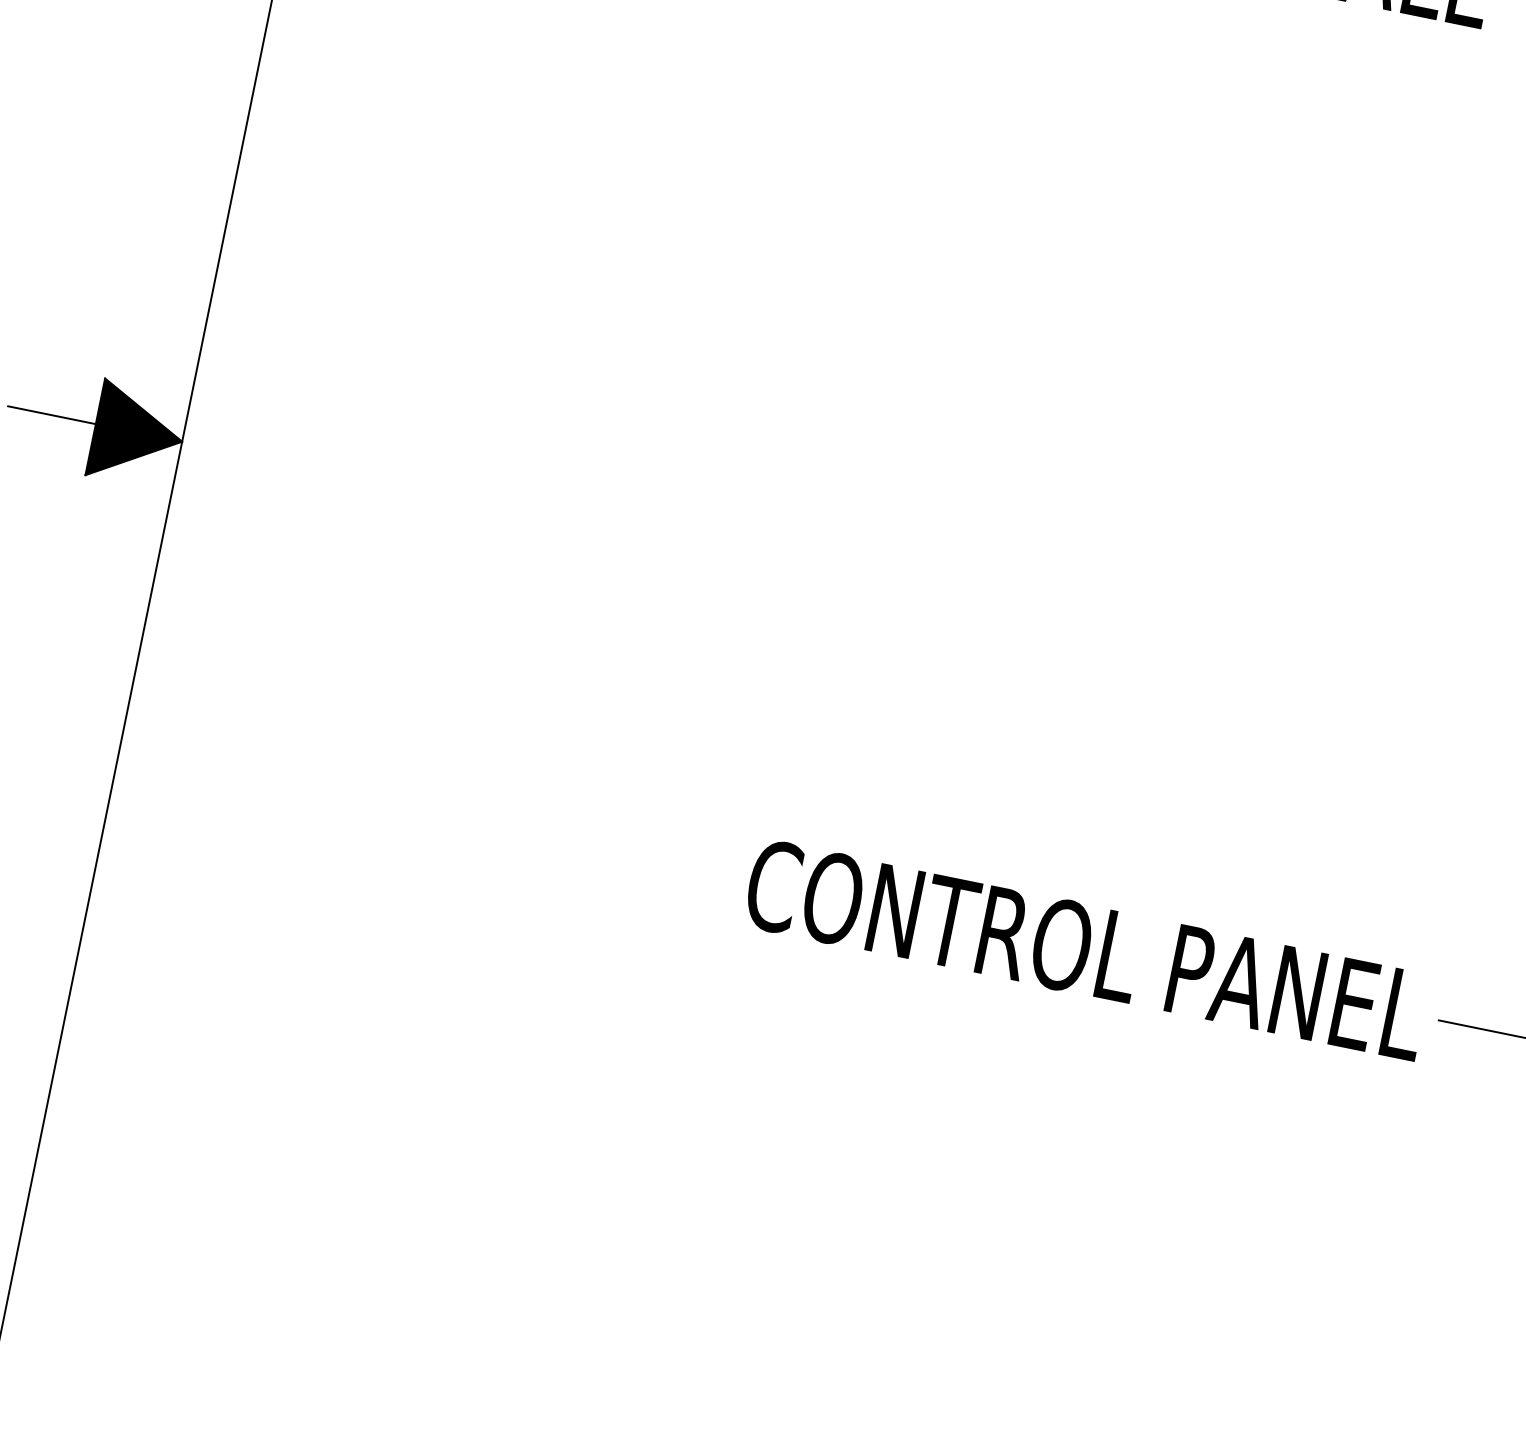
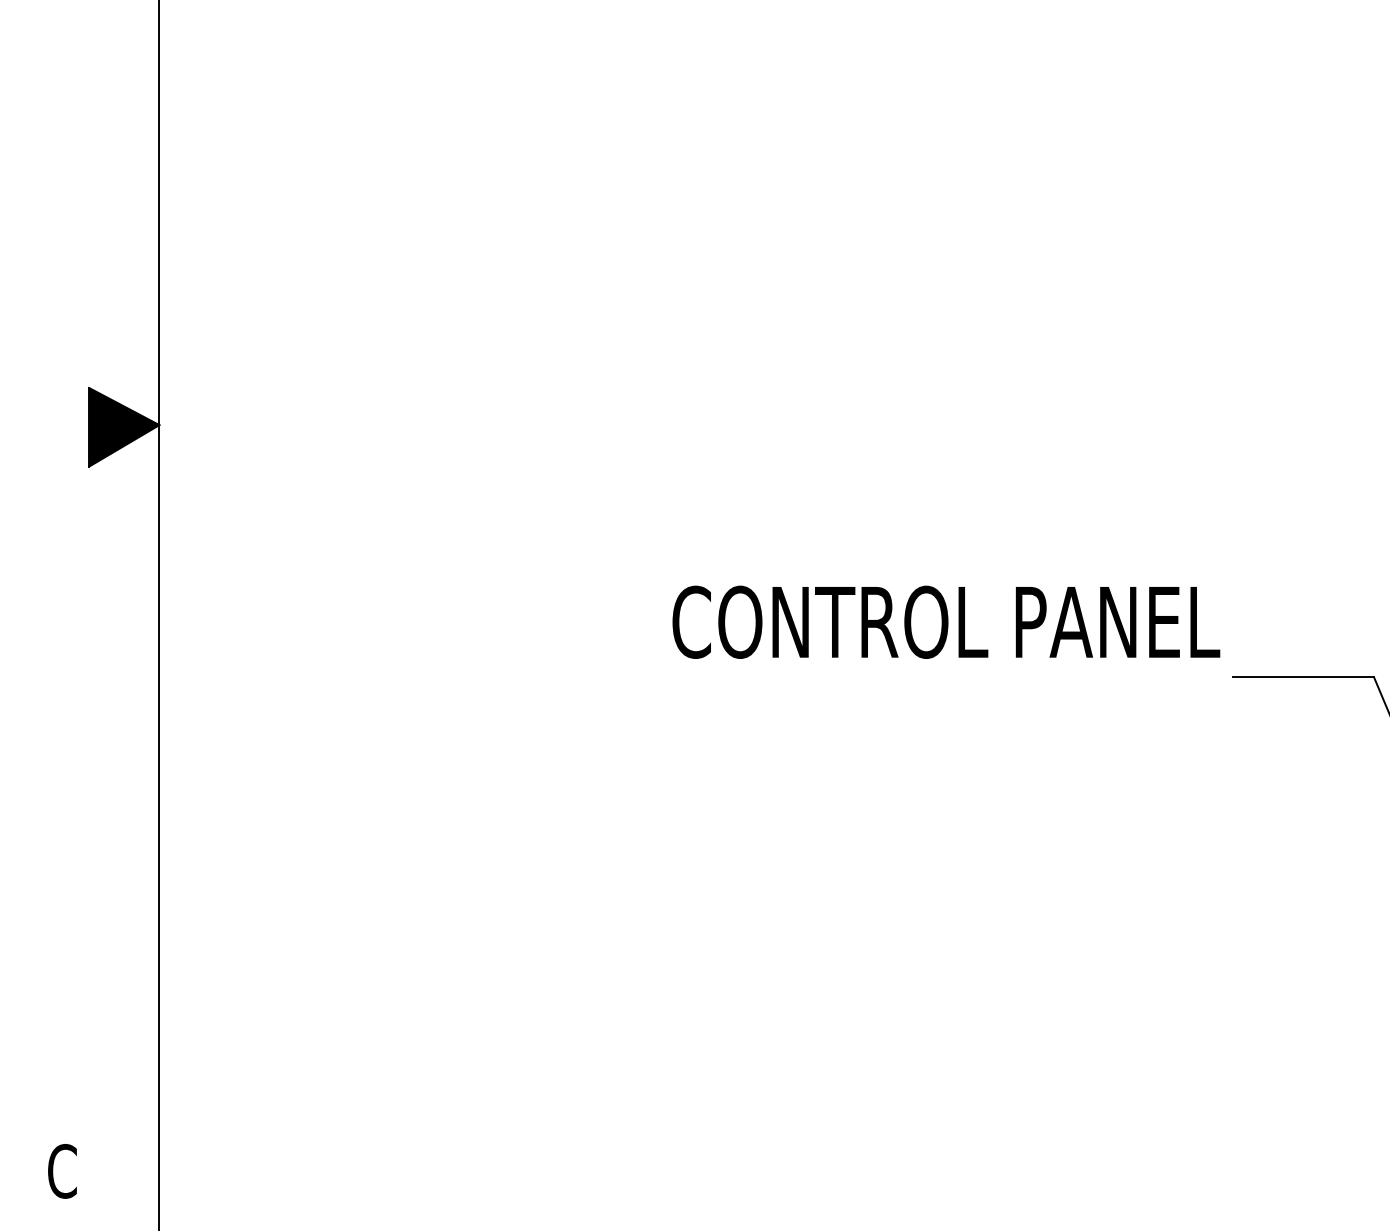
line: (51, 415) -> (53, 425), removed
text: (1087, 949) -> (946, 621), moved

